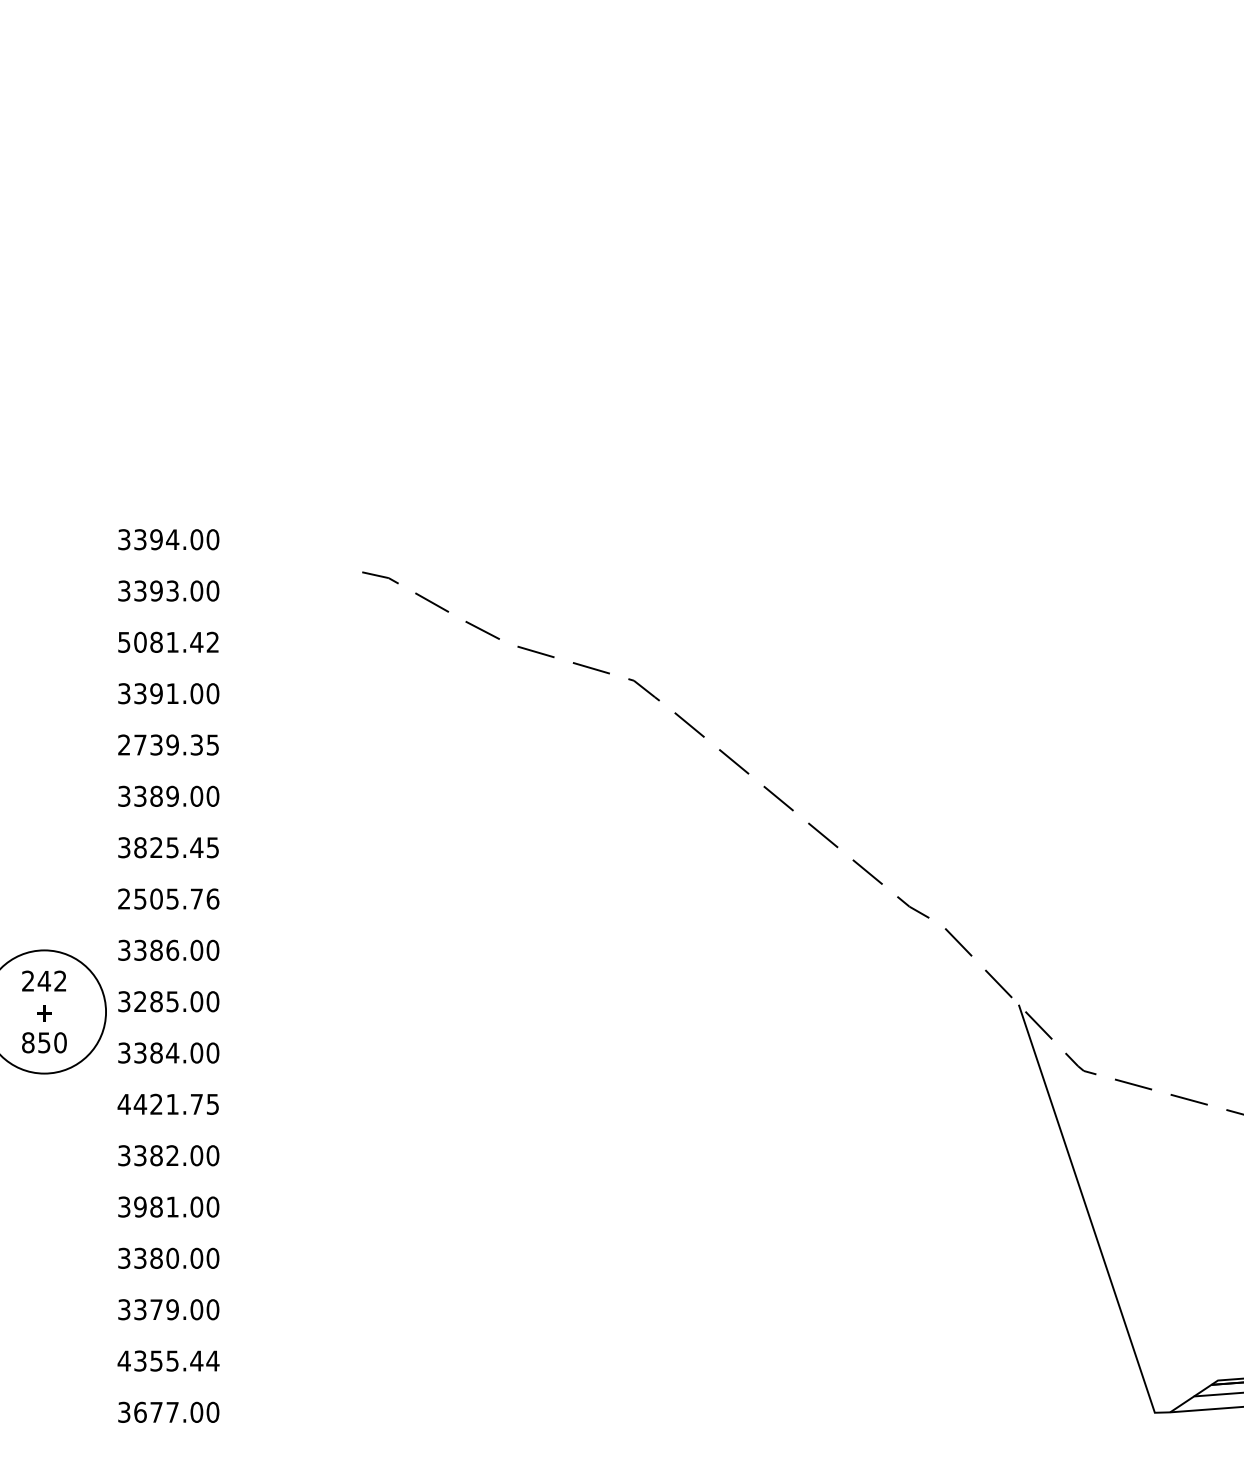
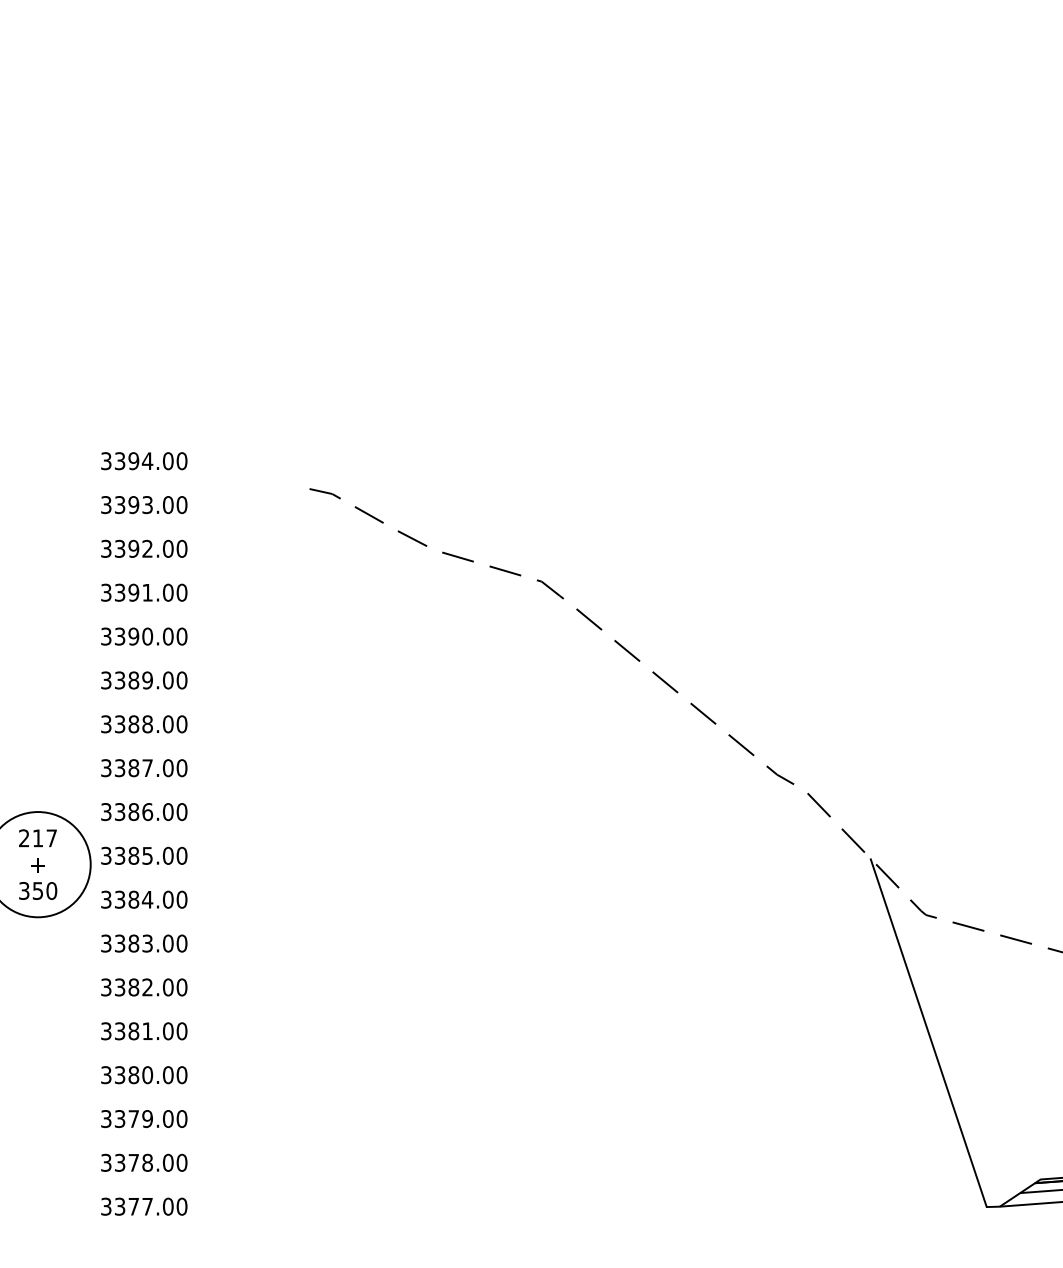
text: (168, 641) -> (144, 548), 5081.42 -> 3392.00
text: (168, 744) -> (144, 636), 2739.35 -> 3390.00
text: (176, 847) -> (150, 724), 3825.45 -> 3388.00
text: (168, 898) -> (144, 767), 2505.76 -> 3387.00
text: (51, 980) -> (44, 837), 242 -> 217
text: (140, 1001) -> (120, 855), 3285.00 -> 3385.00
text: (28, 1042) -> (24, 890), 850 -> 350
text: (168, 1103) -> (144, 942), 4421.75 -> 3383.00
text: (140, 1206) -> (120, 1030), 3981.00 -> 3381.00
text: (168, 1360) -> (144, 1162), 4355.44 -> 3378.00
text: (140, 1411) -> (120, 1205), 3677.00 -> 3377.00

